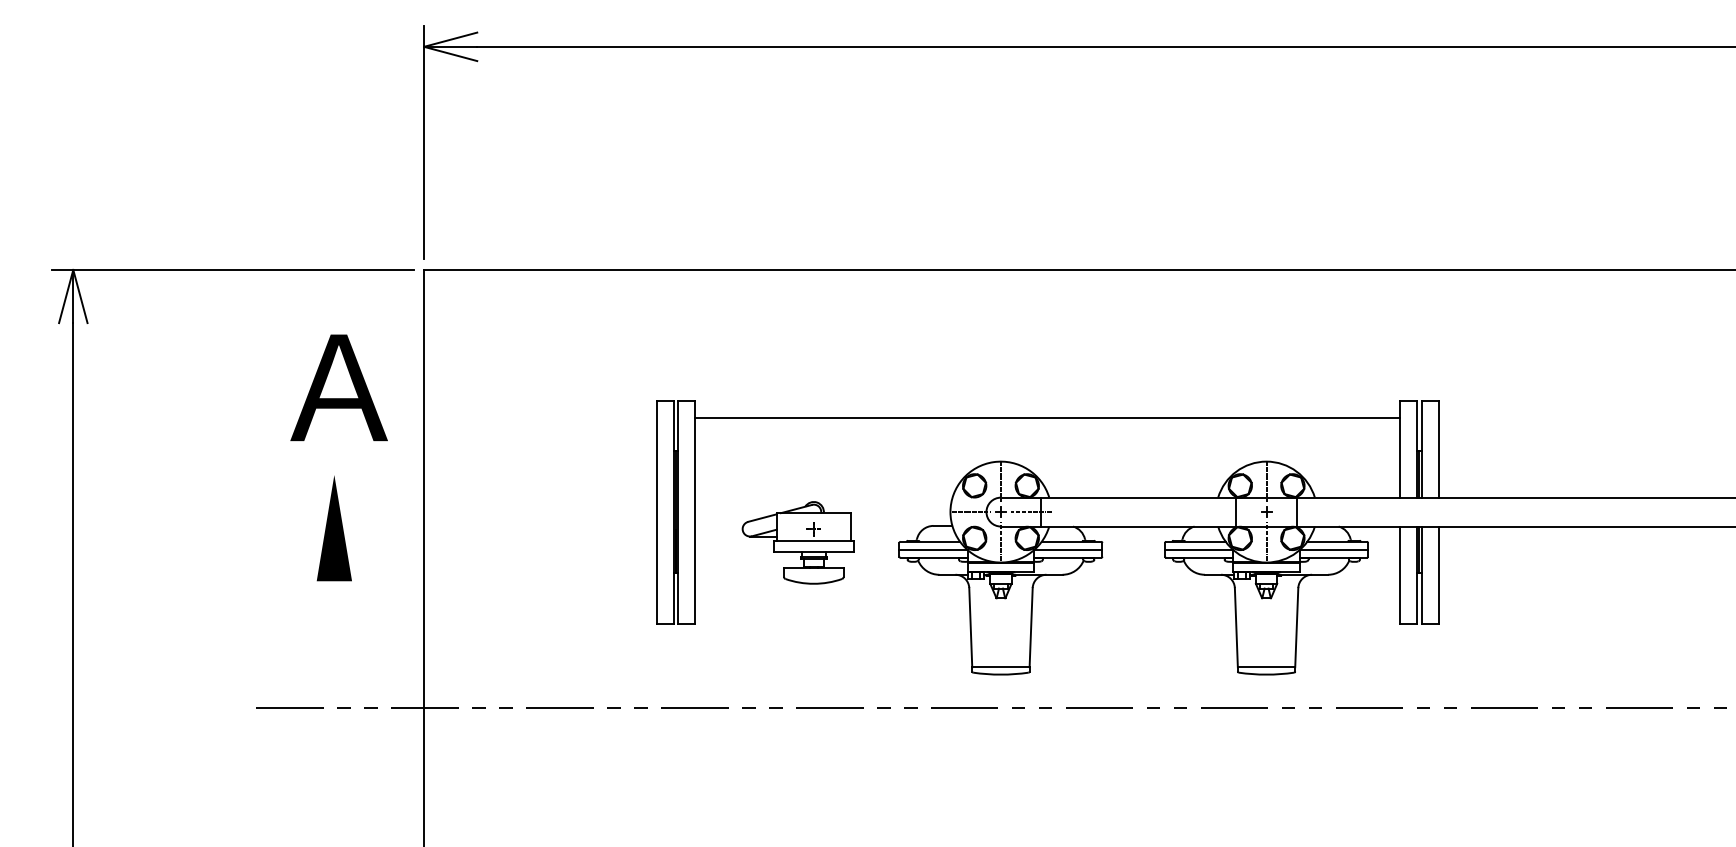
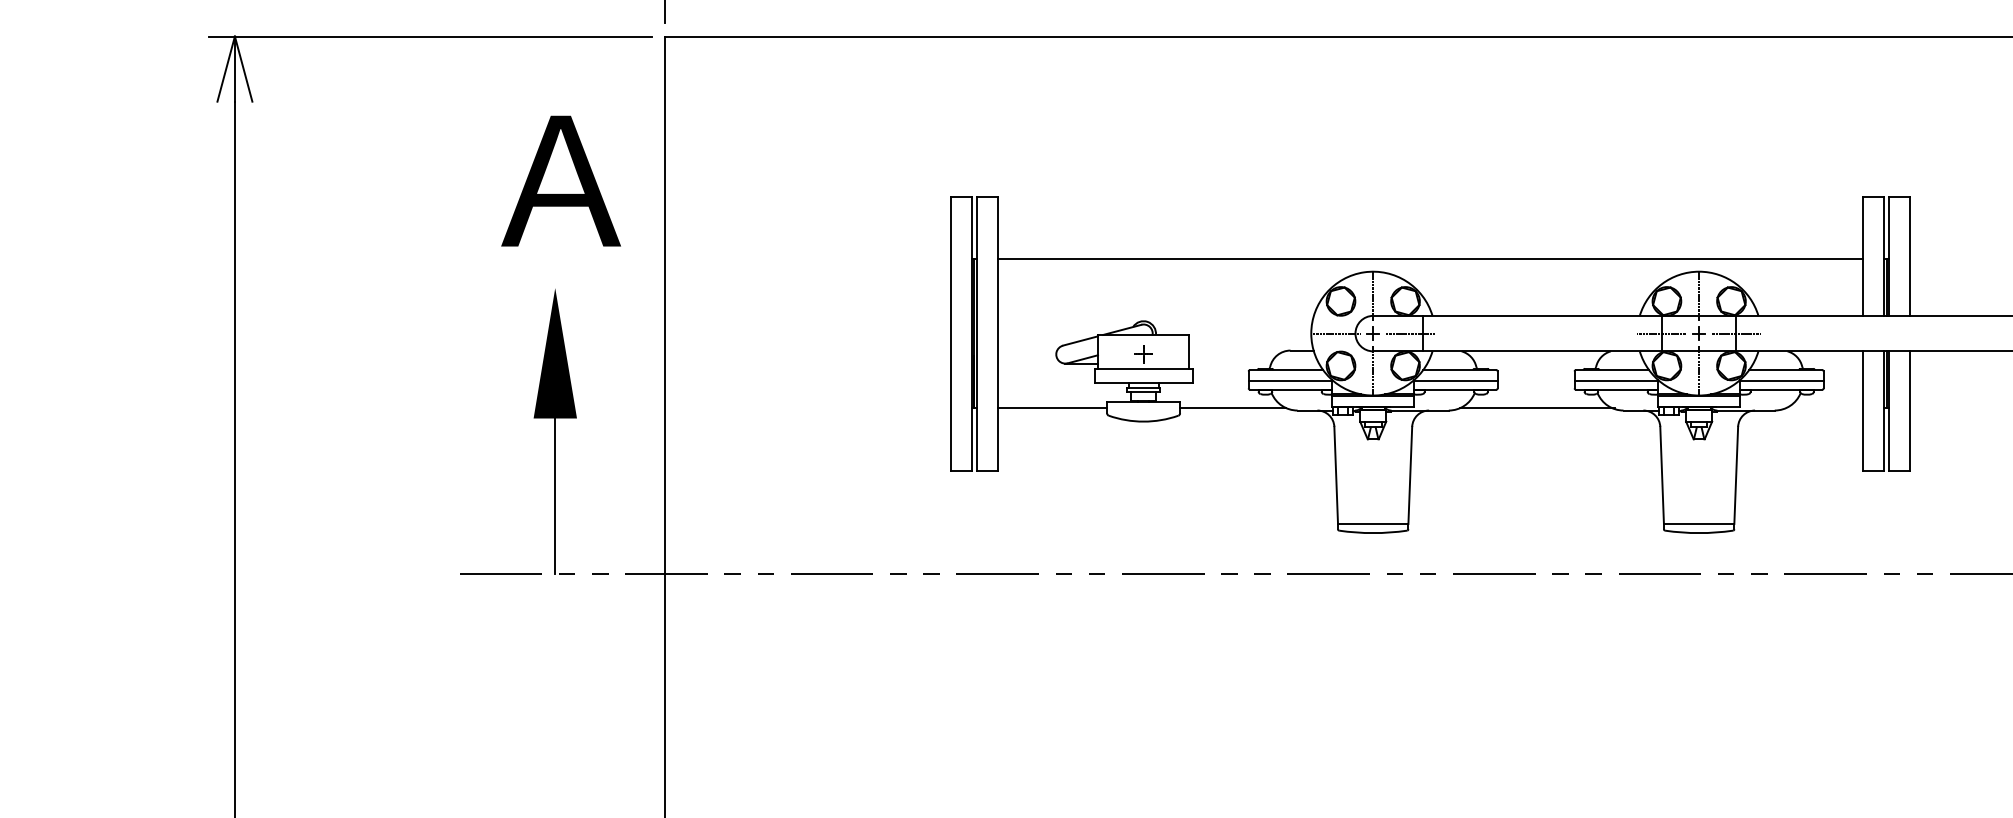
line: (1047, 418) -> (1430, 259), moved
line: (1235, 512) -> (1661, 334), added
line: (1296, 512) -> (1735, 334), added
line: (739, 572) -> (1052, 407), added
line: (886, 572) -> (1232, 407), added
line: (1134, 572) -> (1537, 407), added
line: (334, 644) -> (555, 496), added

